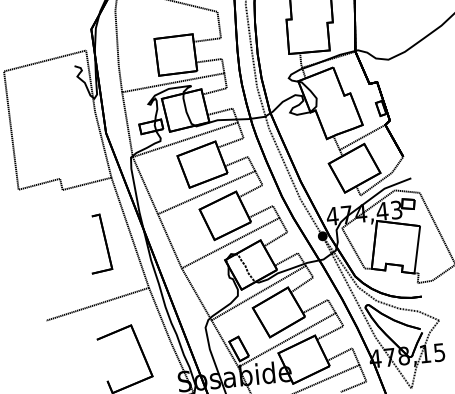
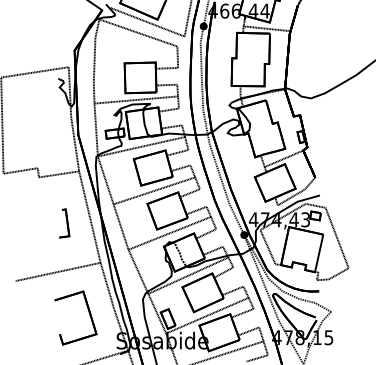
part: (99, 243) -> (64, 223), size x0.6

